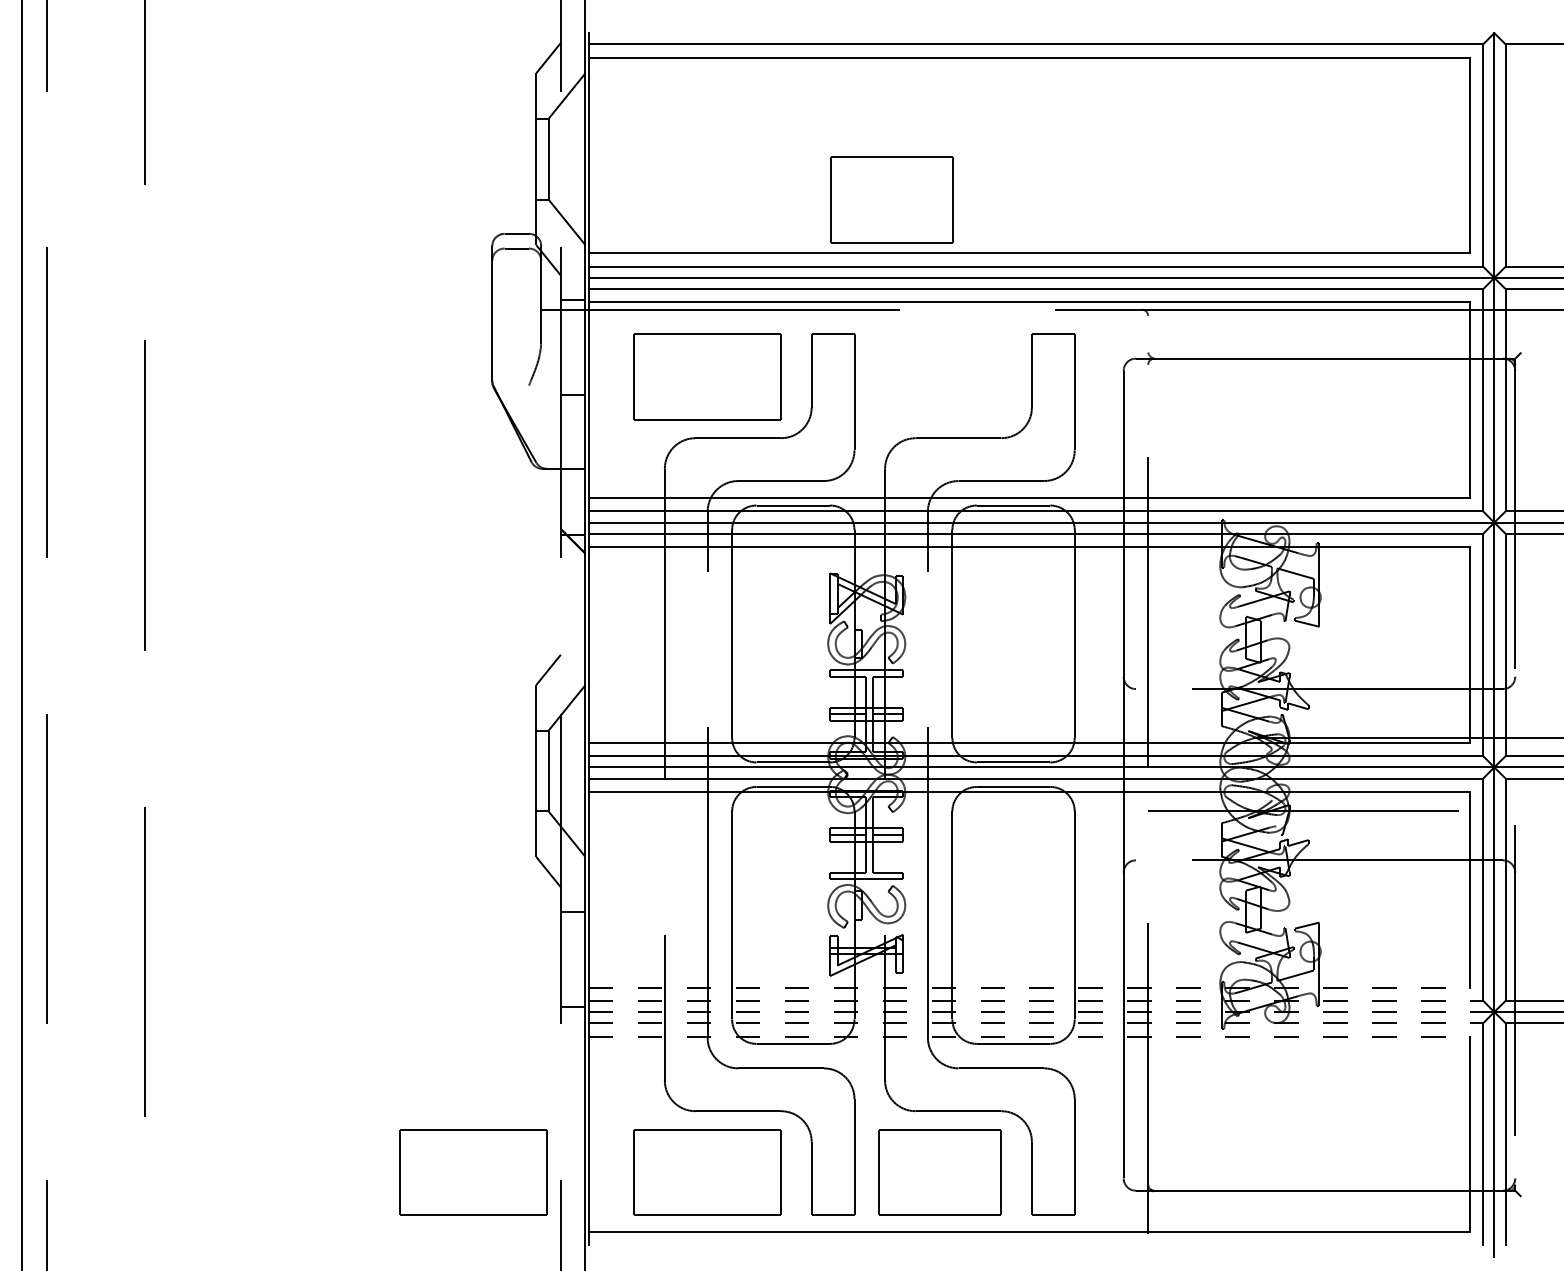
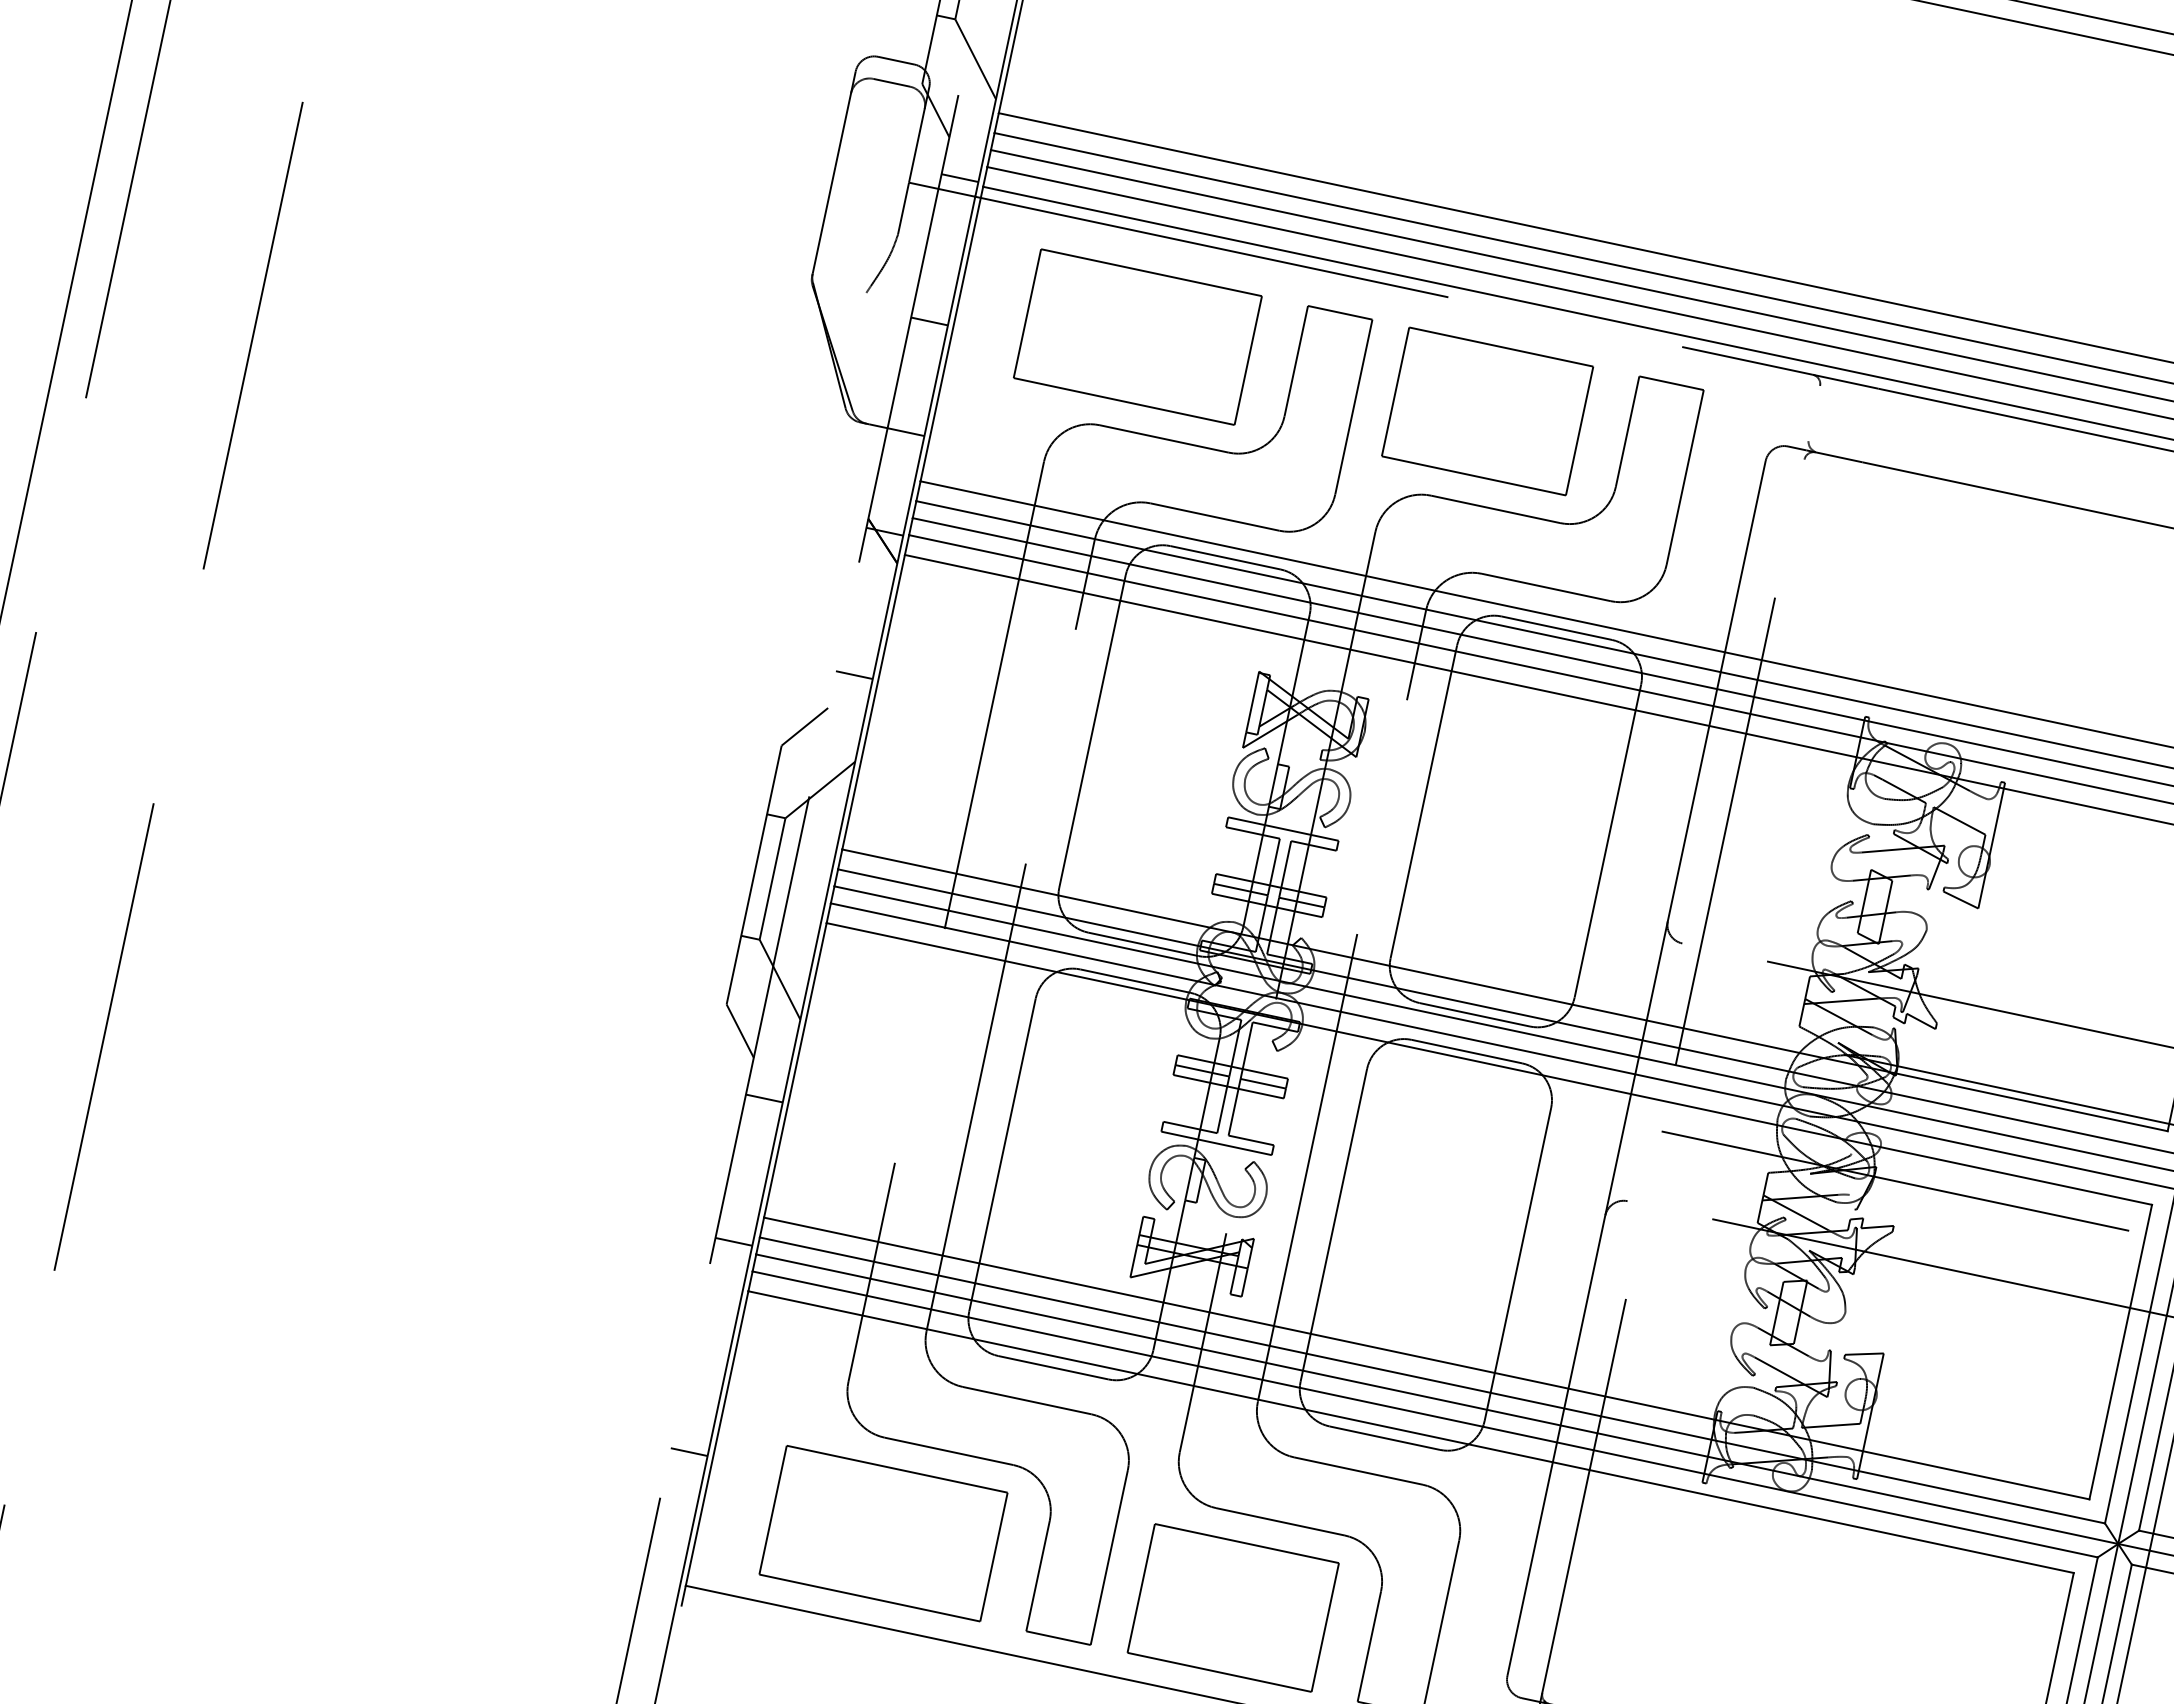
part: (891, 199) -> (1486, 410), moved
line: (572, 630) -> (853, 675), added
line: (1029, 987) -> (1426, 1358), dashed -> solid
line: (1036, 1000) -> (1433, 1380), dashed -> solid
line: (1041, 1012) -> (1436, 1399), dashed -> solid
line: (1036, 1023) -> (1425, 1414), dashed -> solid
line: (1029, 1036) -> (1411, 1432), dashed -> solid
line: (572, 1146) -> (688, 1451), added
part: (473, 1172) -> (531, 1458), removed

